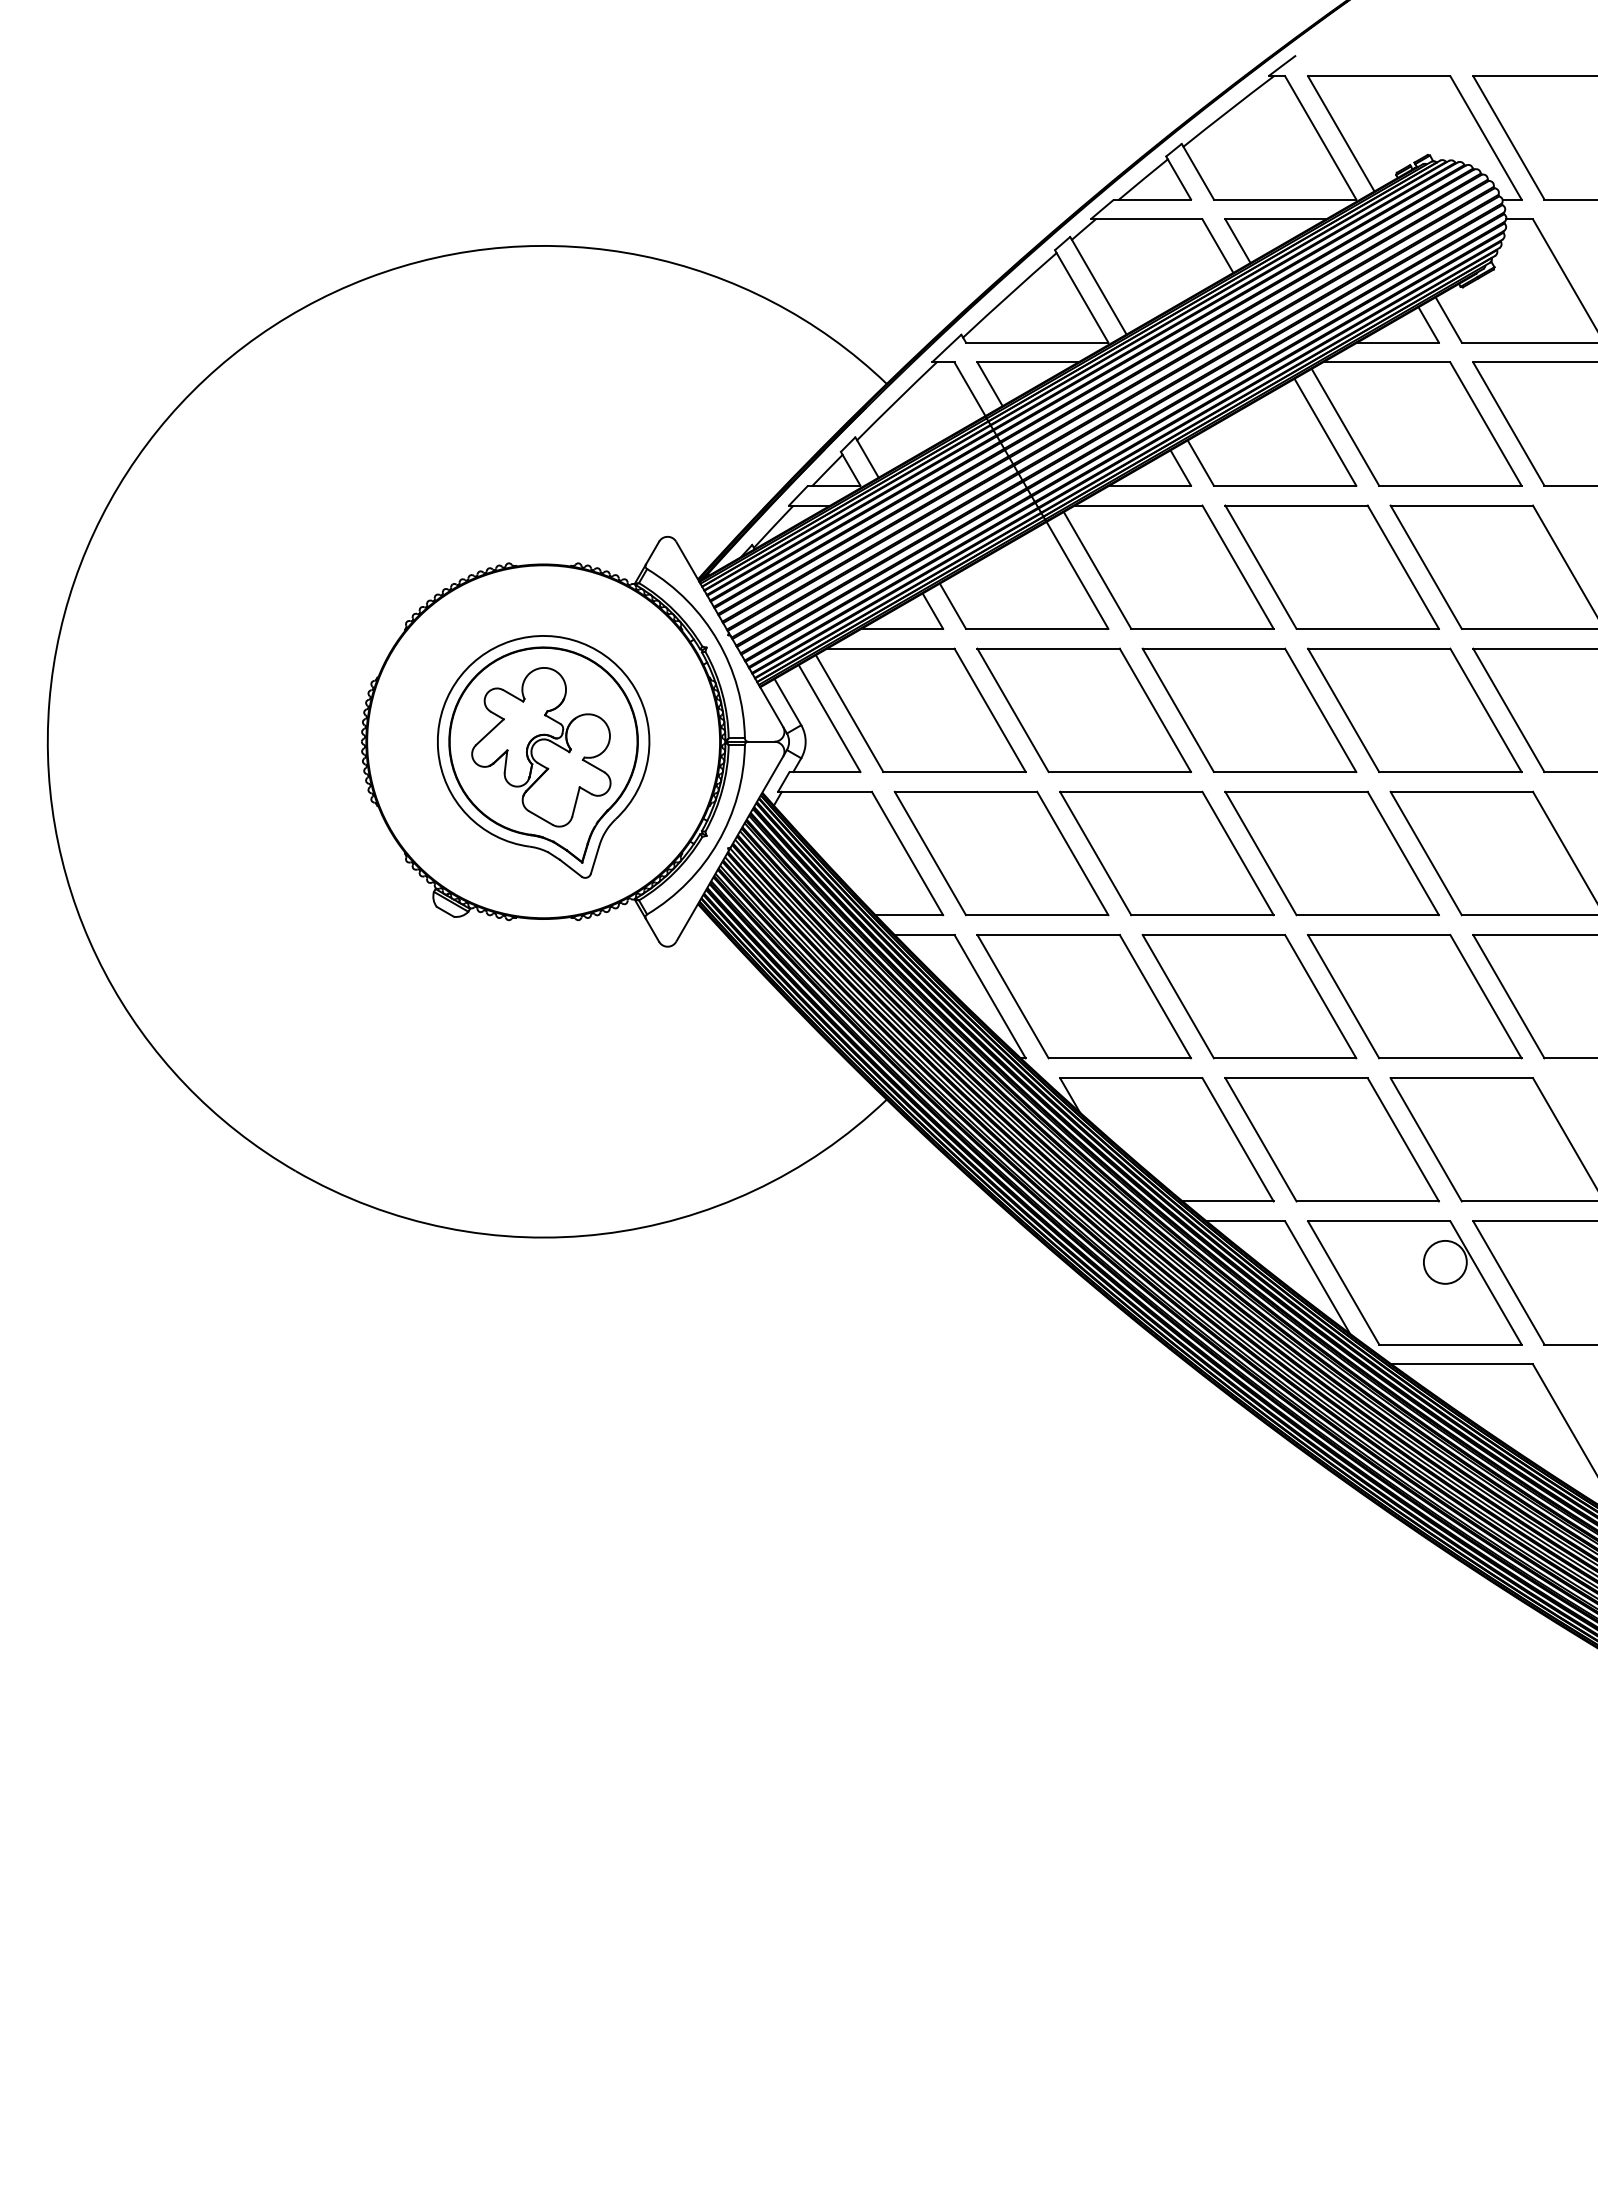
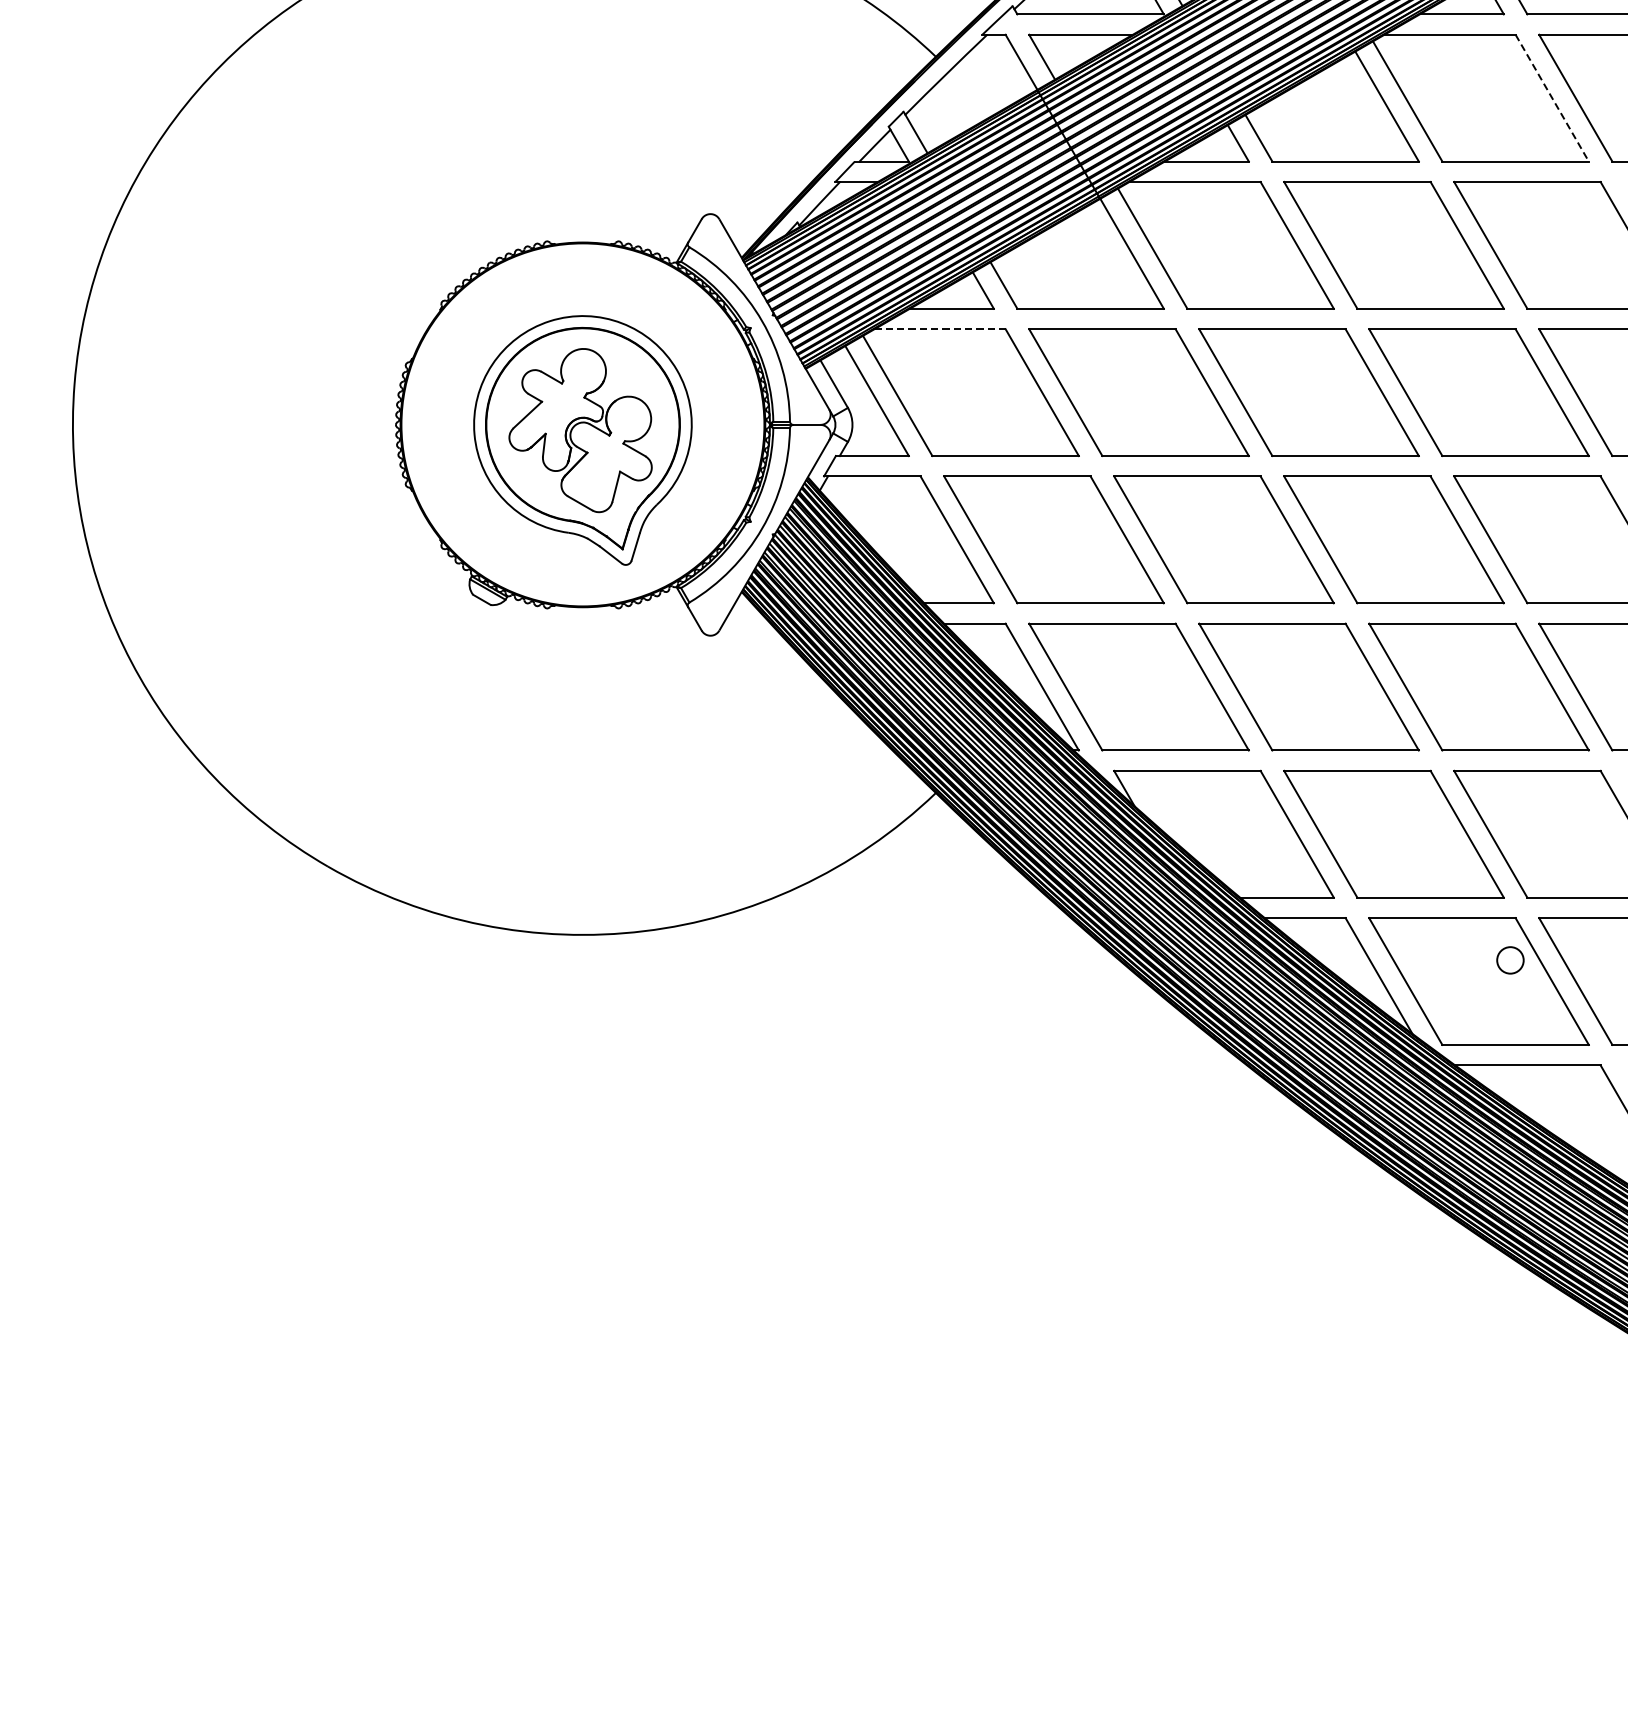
line: (1486, 424) -> (1552, 98), solid -> dashed
line: (890, 648) -> (939, 328), solid -> dashed
circle: (1444, 1261) -> (1509, 959), size x0.6

